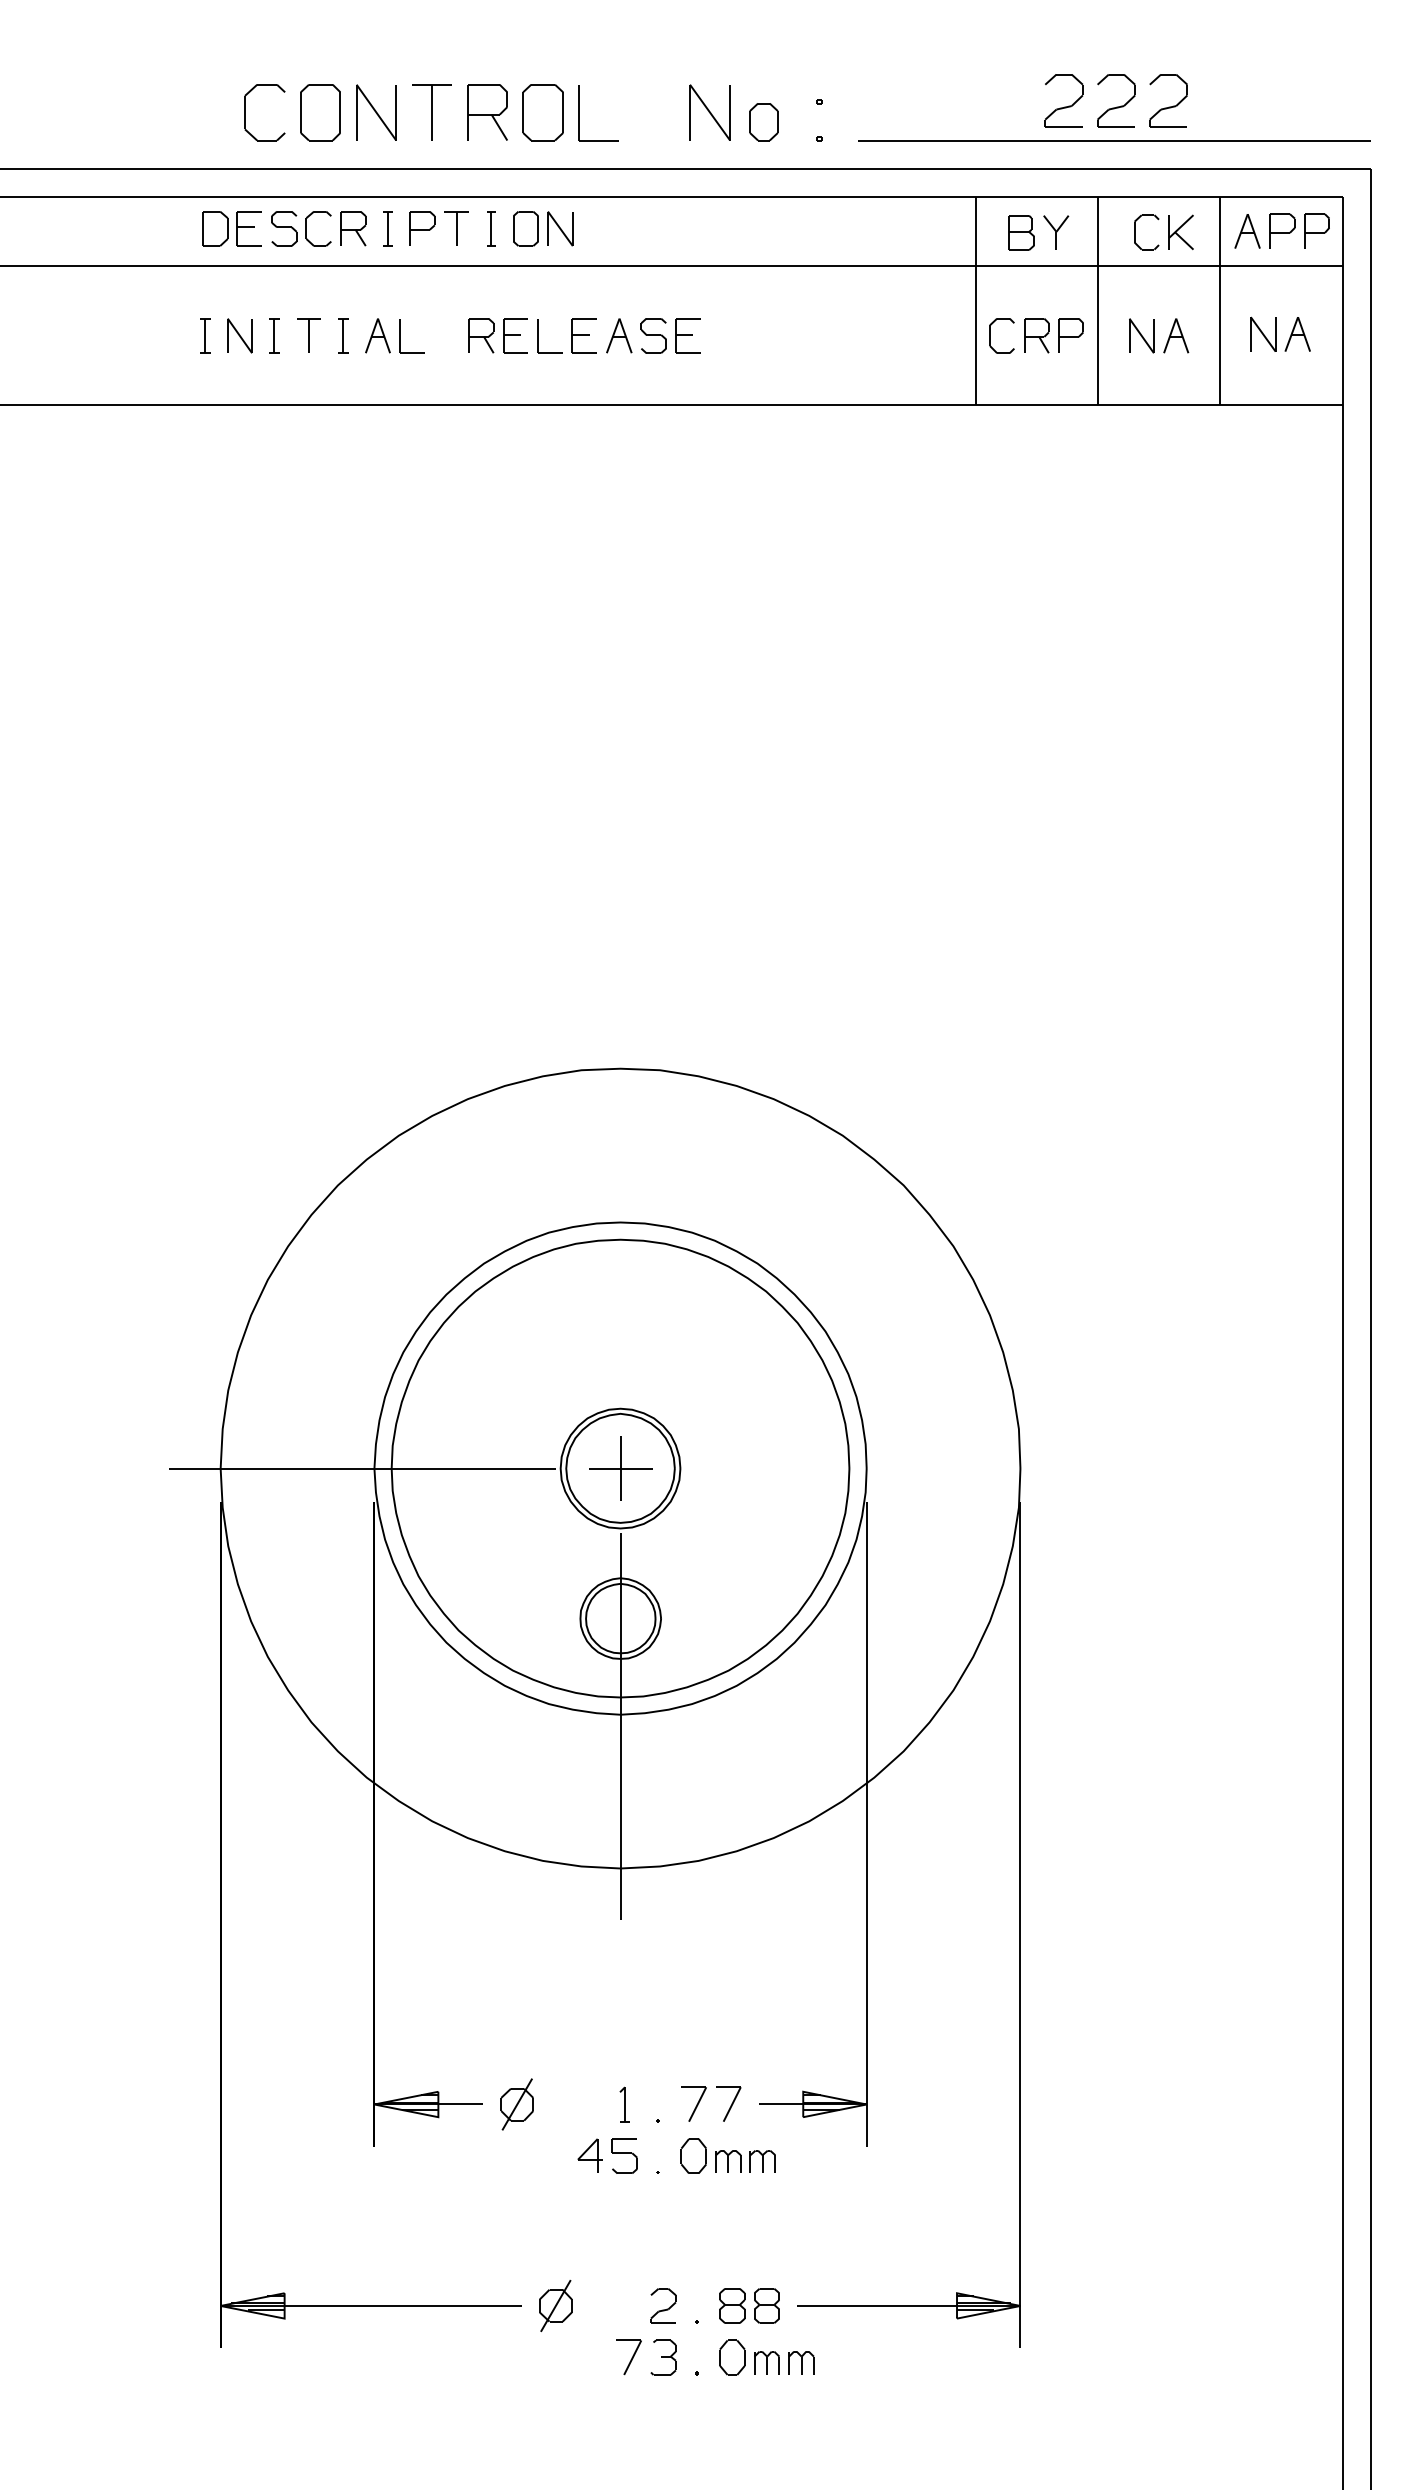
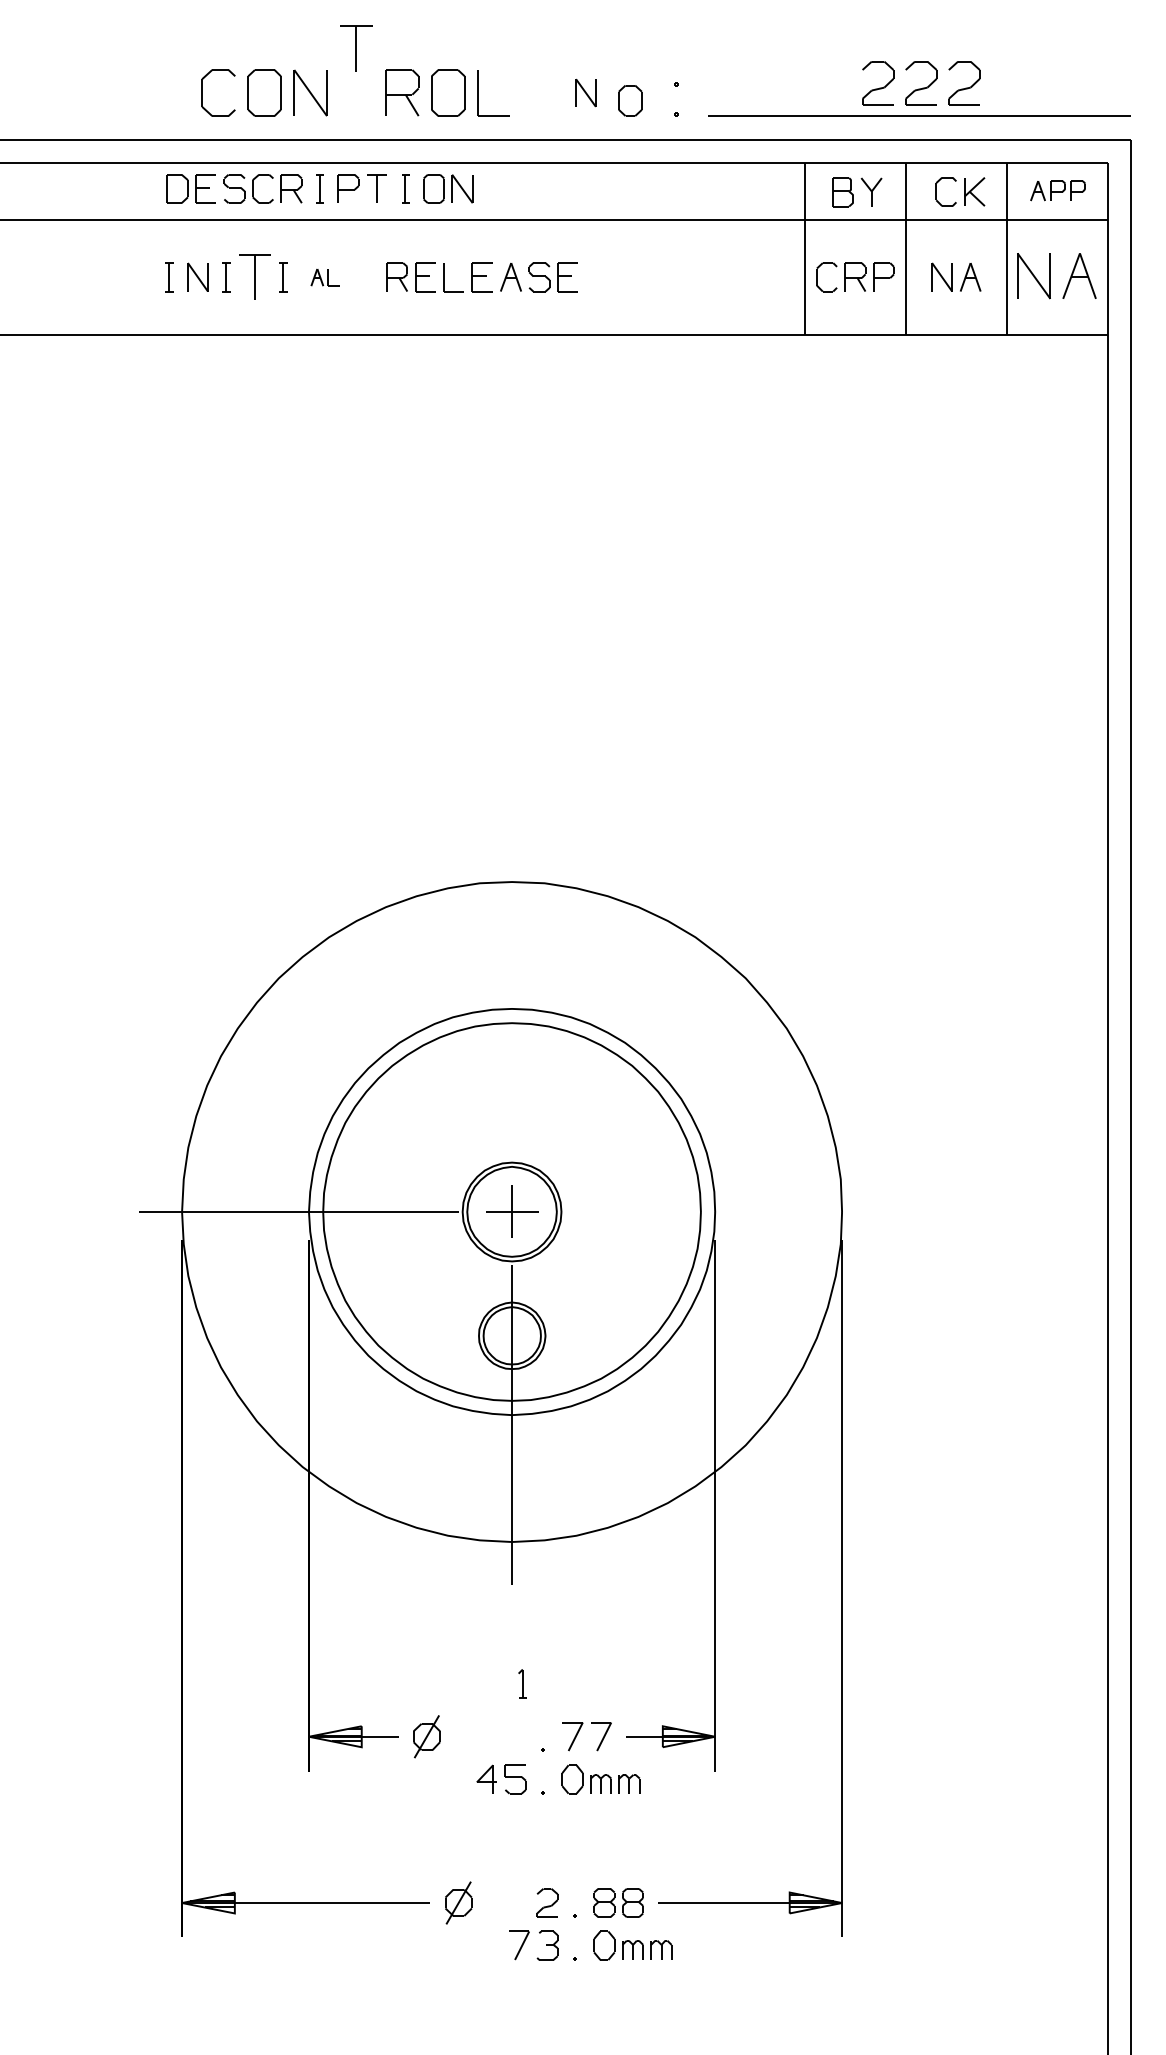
part: (432, 111) -> (356, 48), moved
part: (709, 111) -> (585, 92), size x0.6
part: (1281, 230) -> (1057, 190), size x0.7
part: (1280, 333) -> (1056, 275), size x1.6
part: (308, 334) -> (254, 276), size x1.6
part: (394, 336) -> (325, 277), size x0.6
part: (624, 2104) -> (522, 1683), moved

